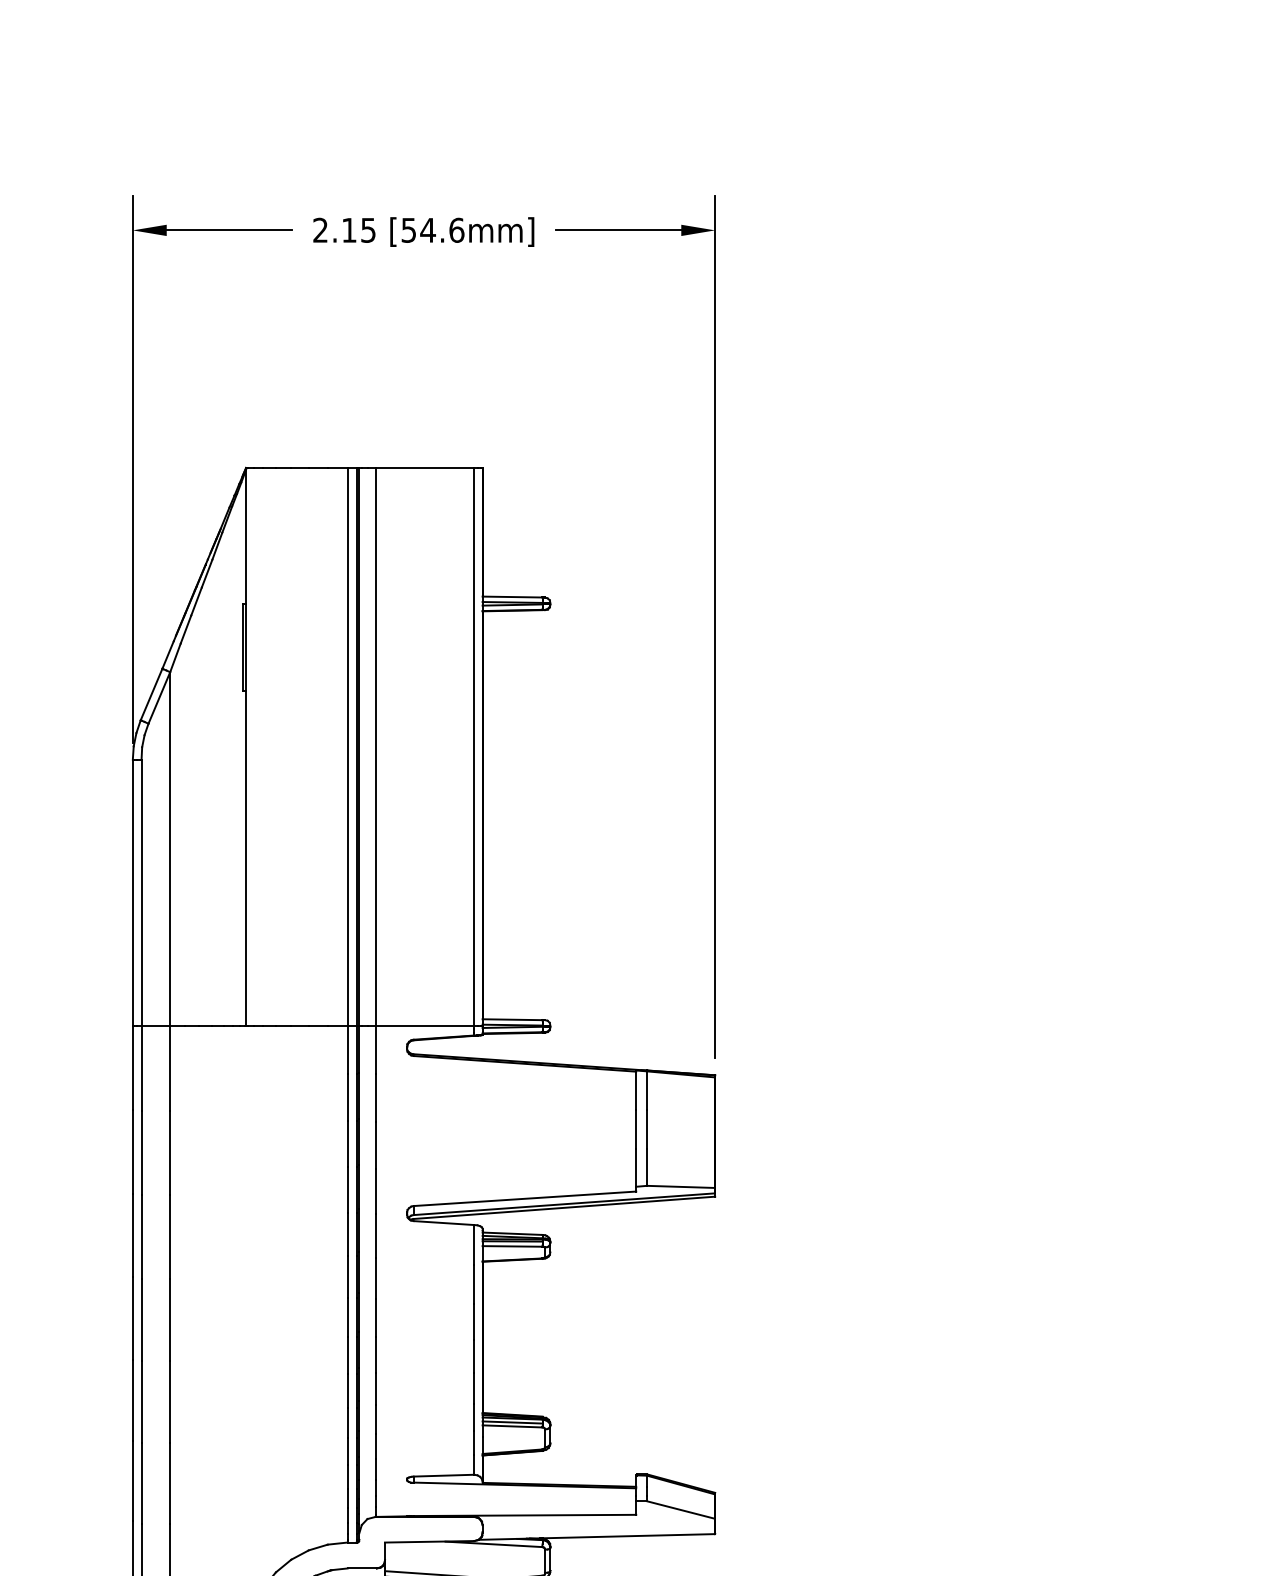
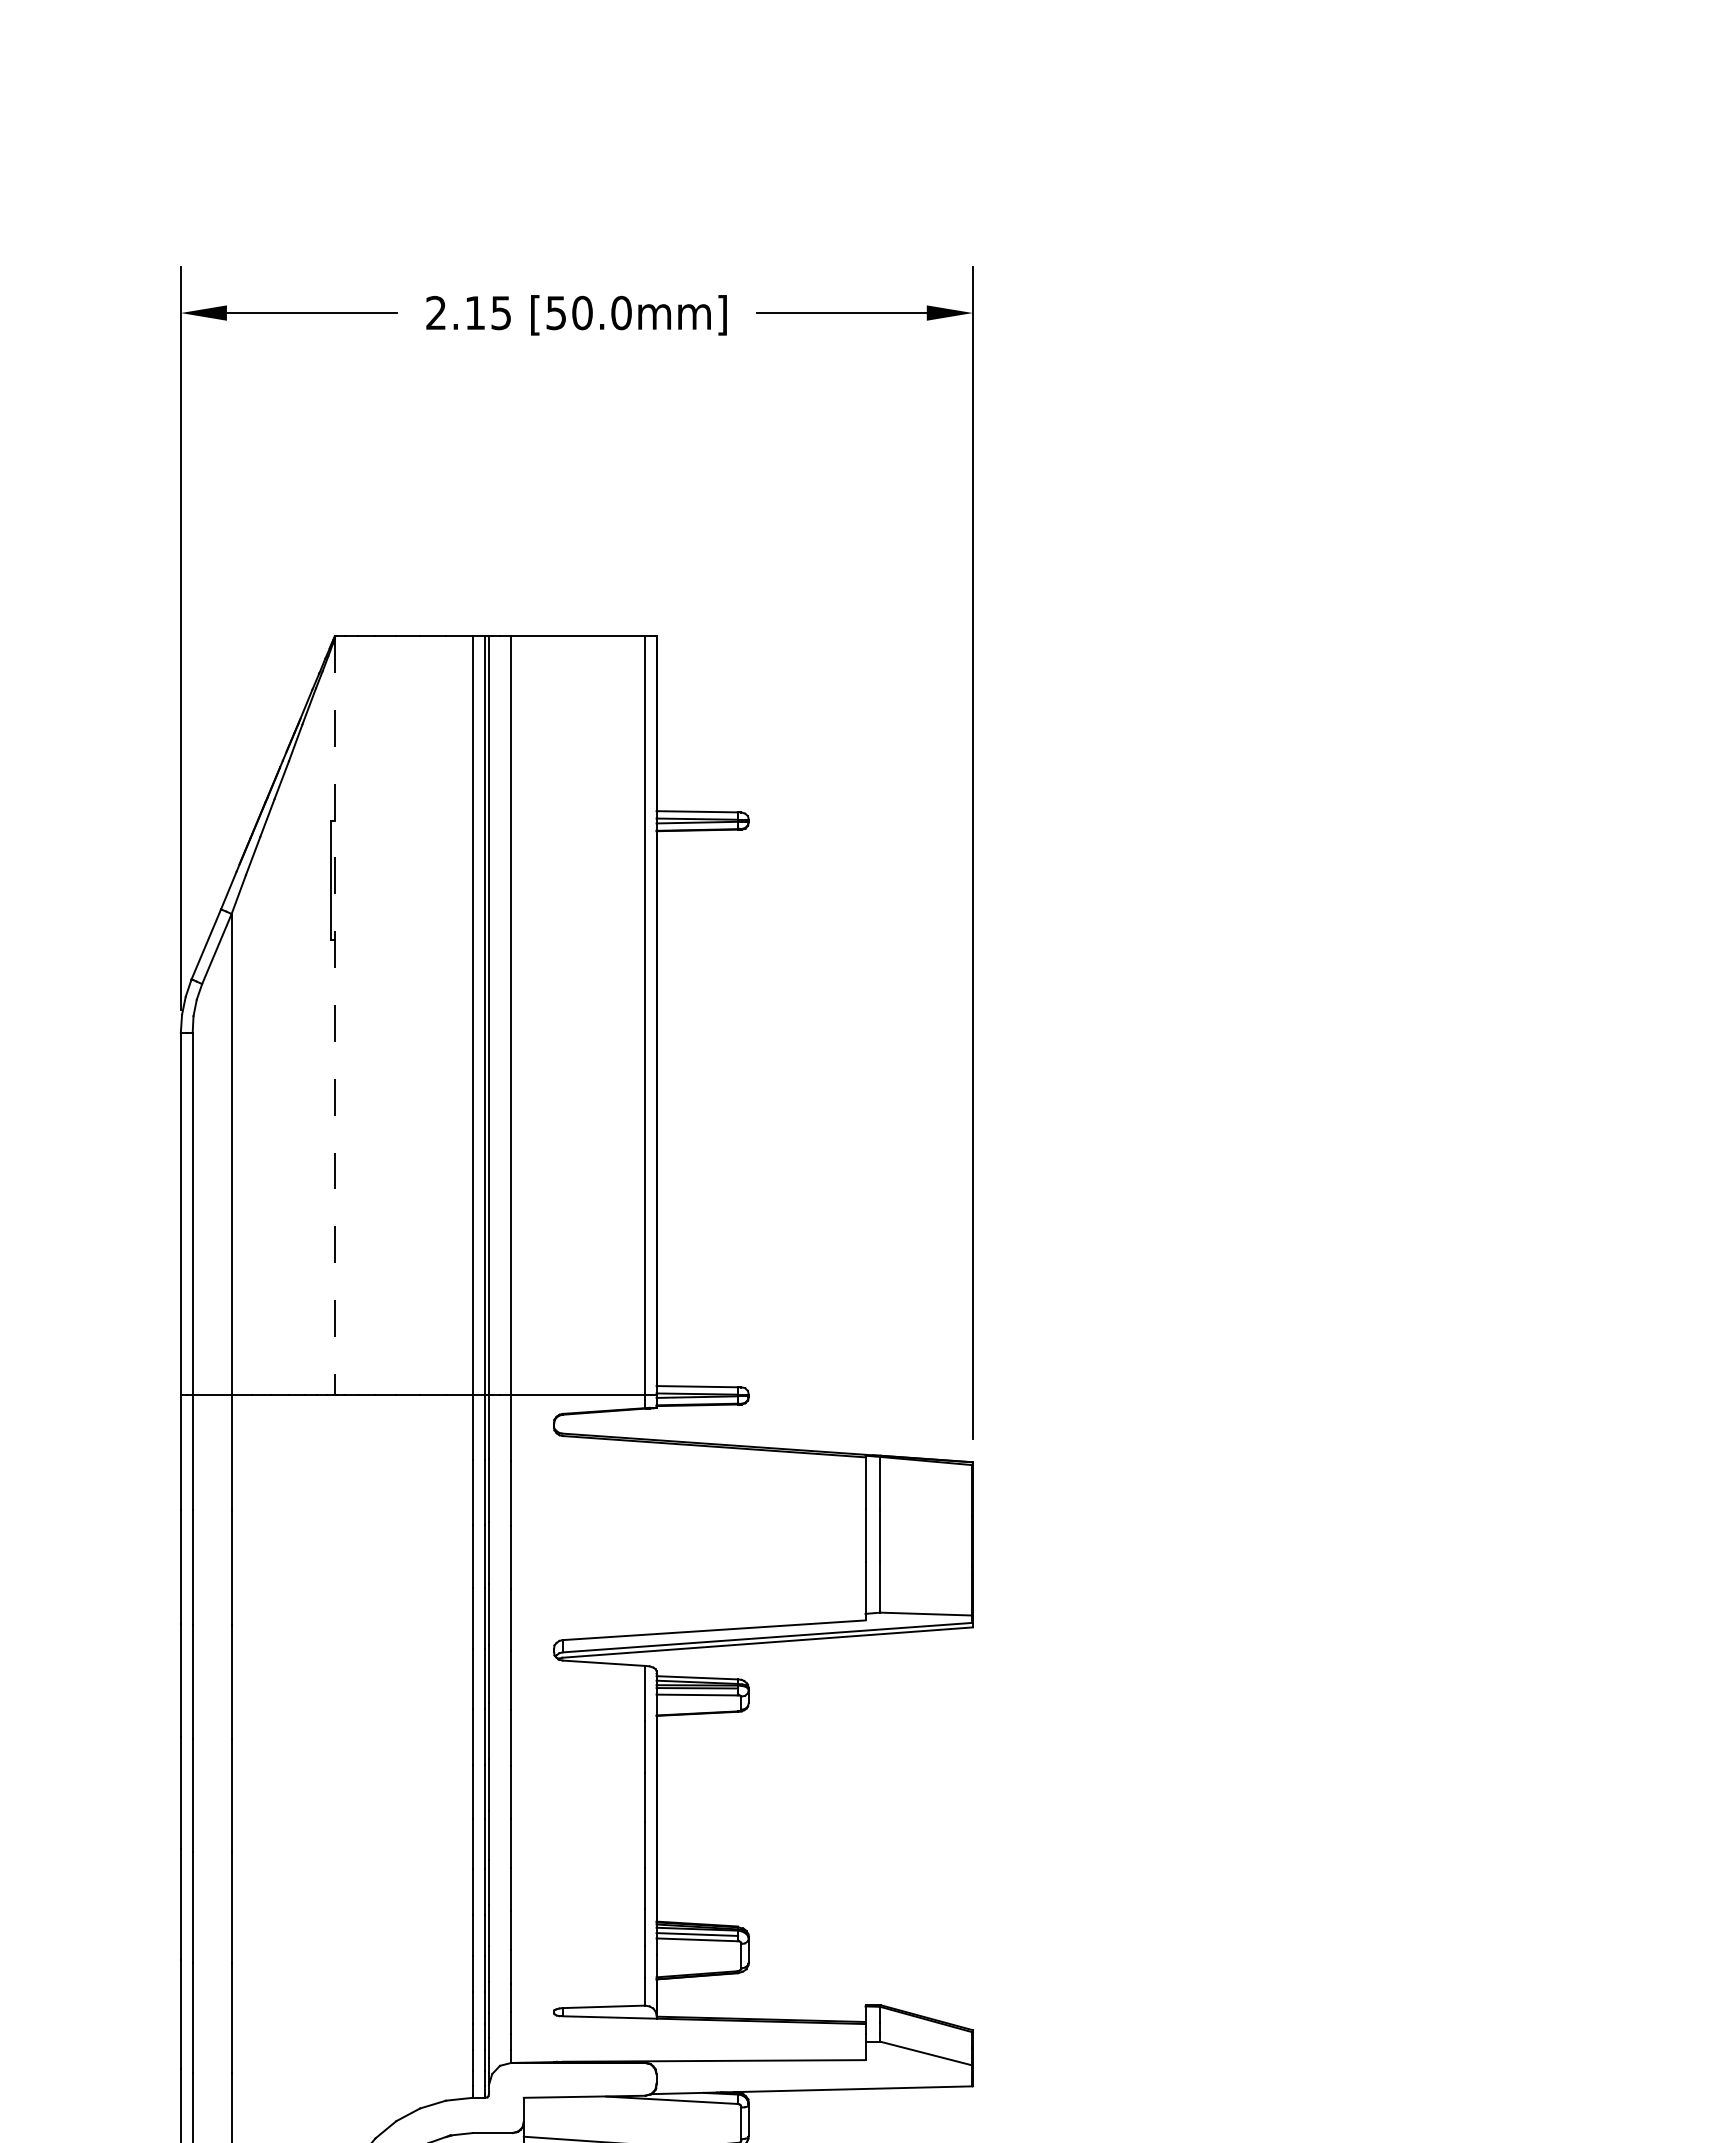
text: (442, 229) -> (601, 312), [54.6mm] -> [50.0mm]
line: (245, 746) -> (334, 1015), solid -> dashed

